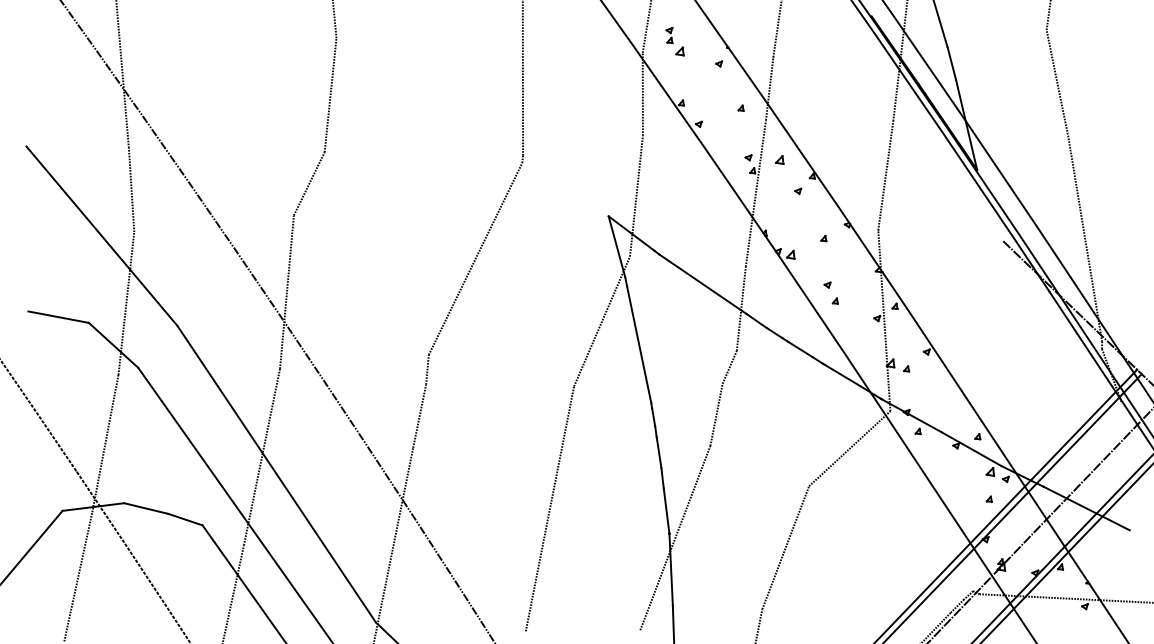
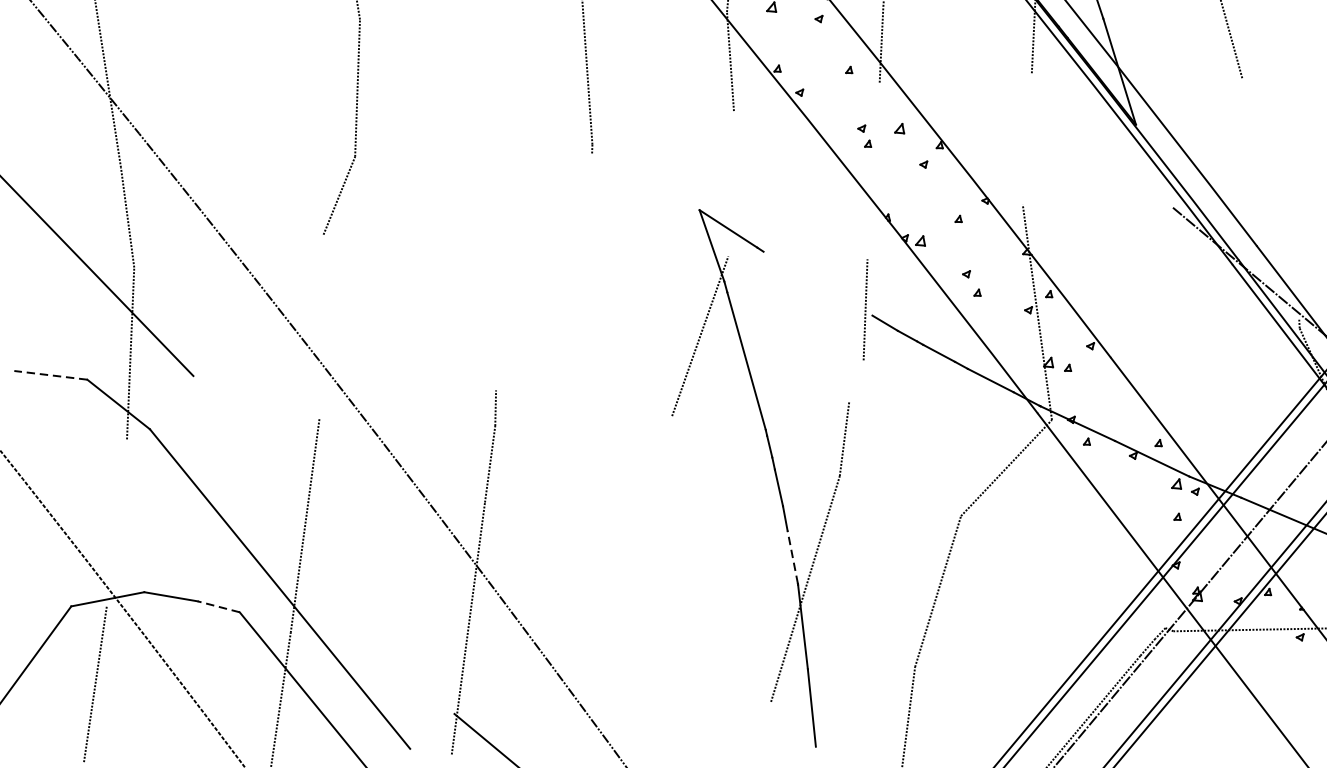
line: (885, 175) -> (1026, 138), removed
line: (755, 193) -> (873, 170), removed
line: (636, 195) -> (731, 182), removed
line: (1085, 239) -> (1271, 198), removed
line: (475, 258) -> (543, 271), removed
line: (702, 284) -> (817, 283), removed
line: (286, 291) -> (320, 326), removed
line: (58, 317) -> (50, 375), solid -> dashed
line: (729, 366) -> (856, 379), removed
line: (105, 443) -> (117, 522), removed
line: (276, 473) -> (323, 544), removed
line: (549, 508) -> (652, 563), removed
line: (666, 510) -> (792, 556), solid -> dashed
line: (184, 519) -> (217, 606), solid -> dashed

